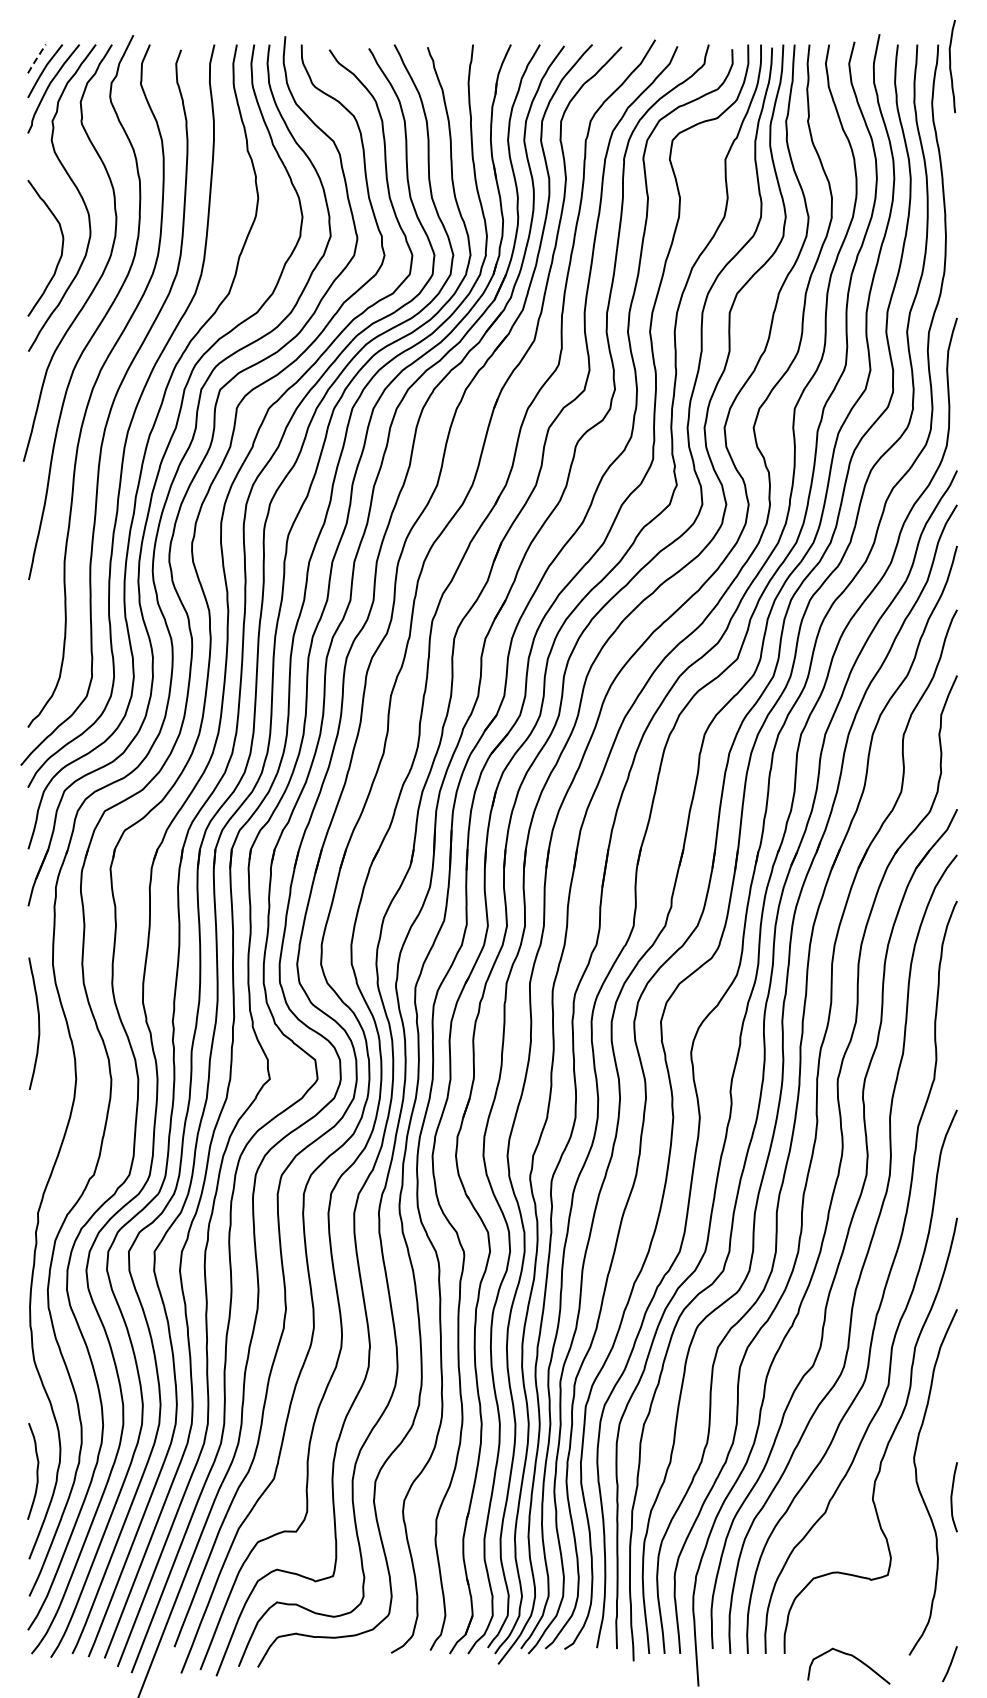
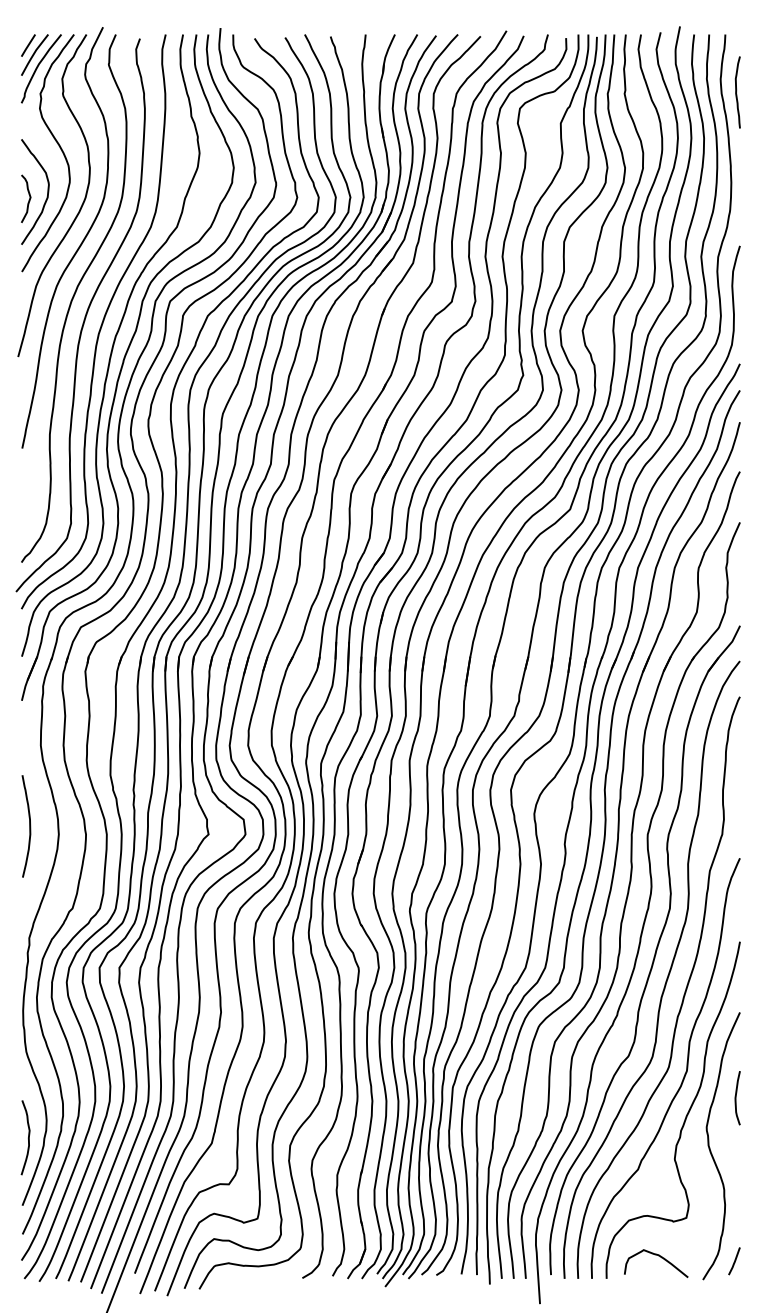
line: (36, 59) -> (28, 46), dashed -> solid
curve: (951, 65) -> (737, 91), moved
curve: (37, 258) -> (28, 199), added
curve: (38, 1023) -> (29, 826), moved
curve: (952, 1497) -> (736, 1098), moved
curve: (854, 1658) -> (660, 1257), moved
line: (949, 1664) -> (734, 1261), moved

